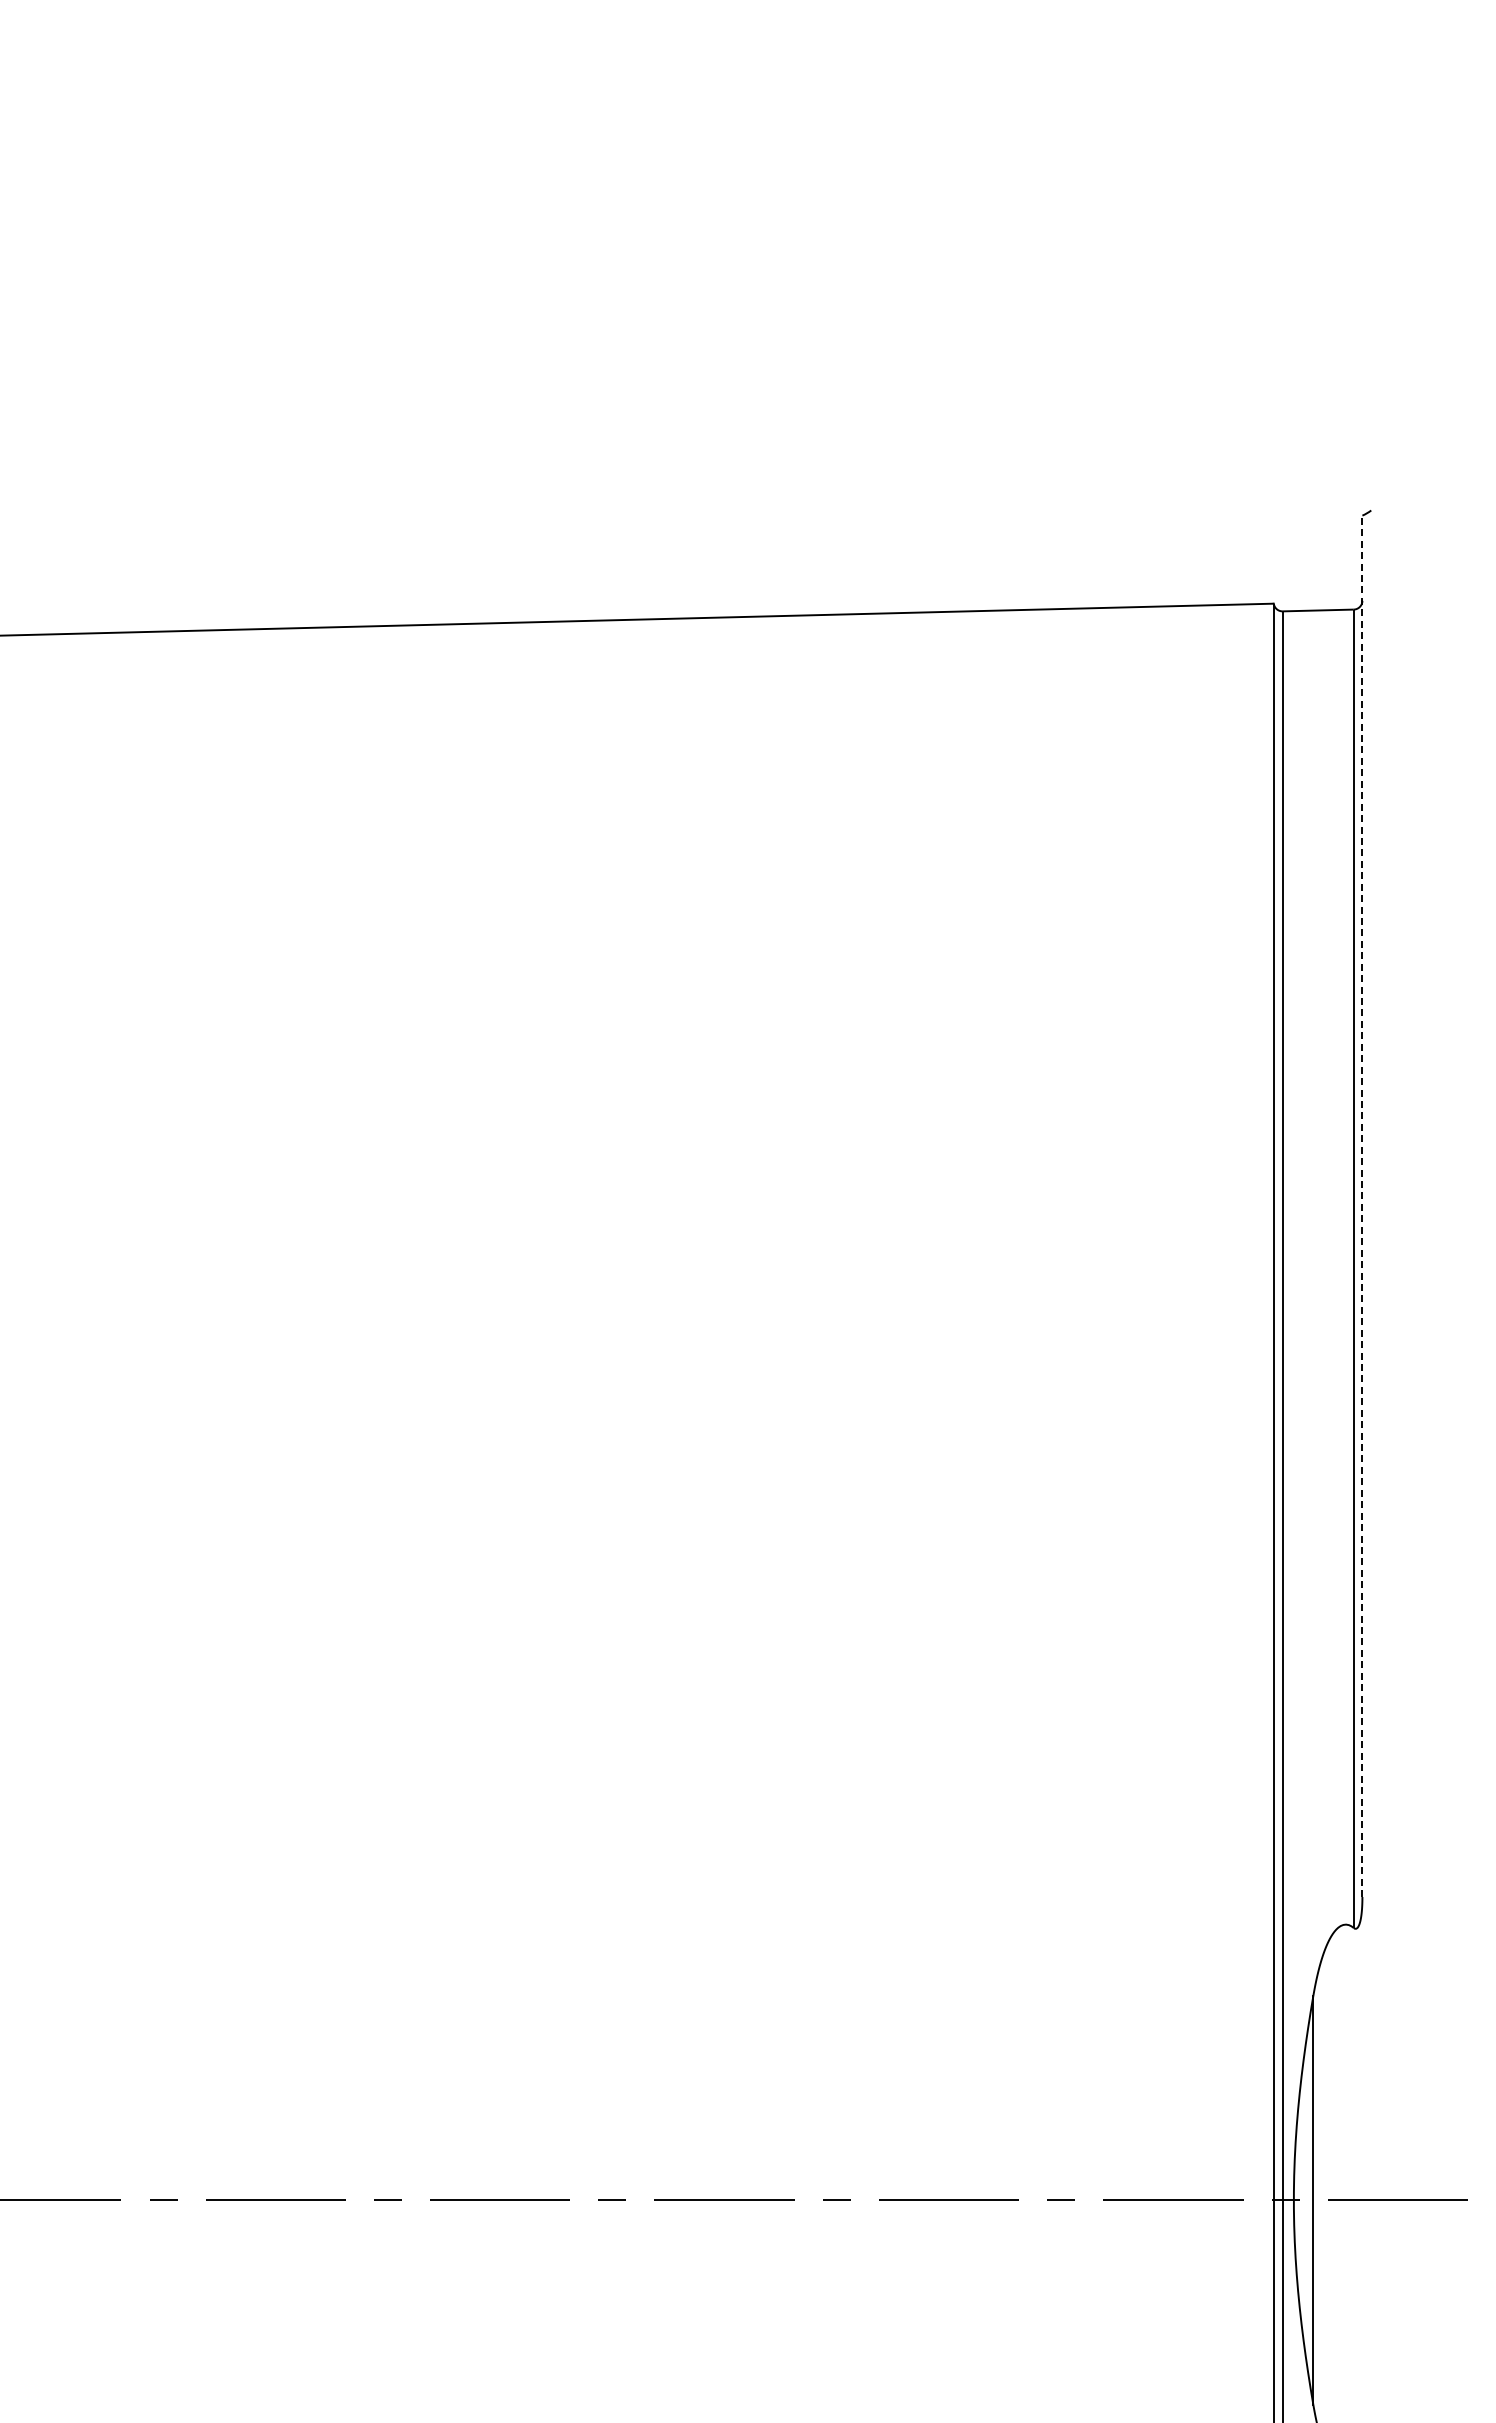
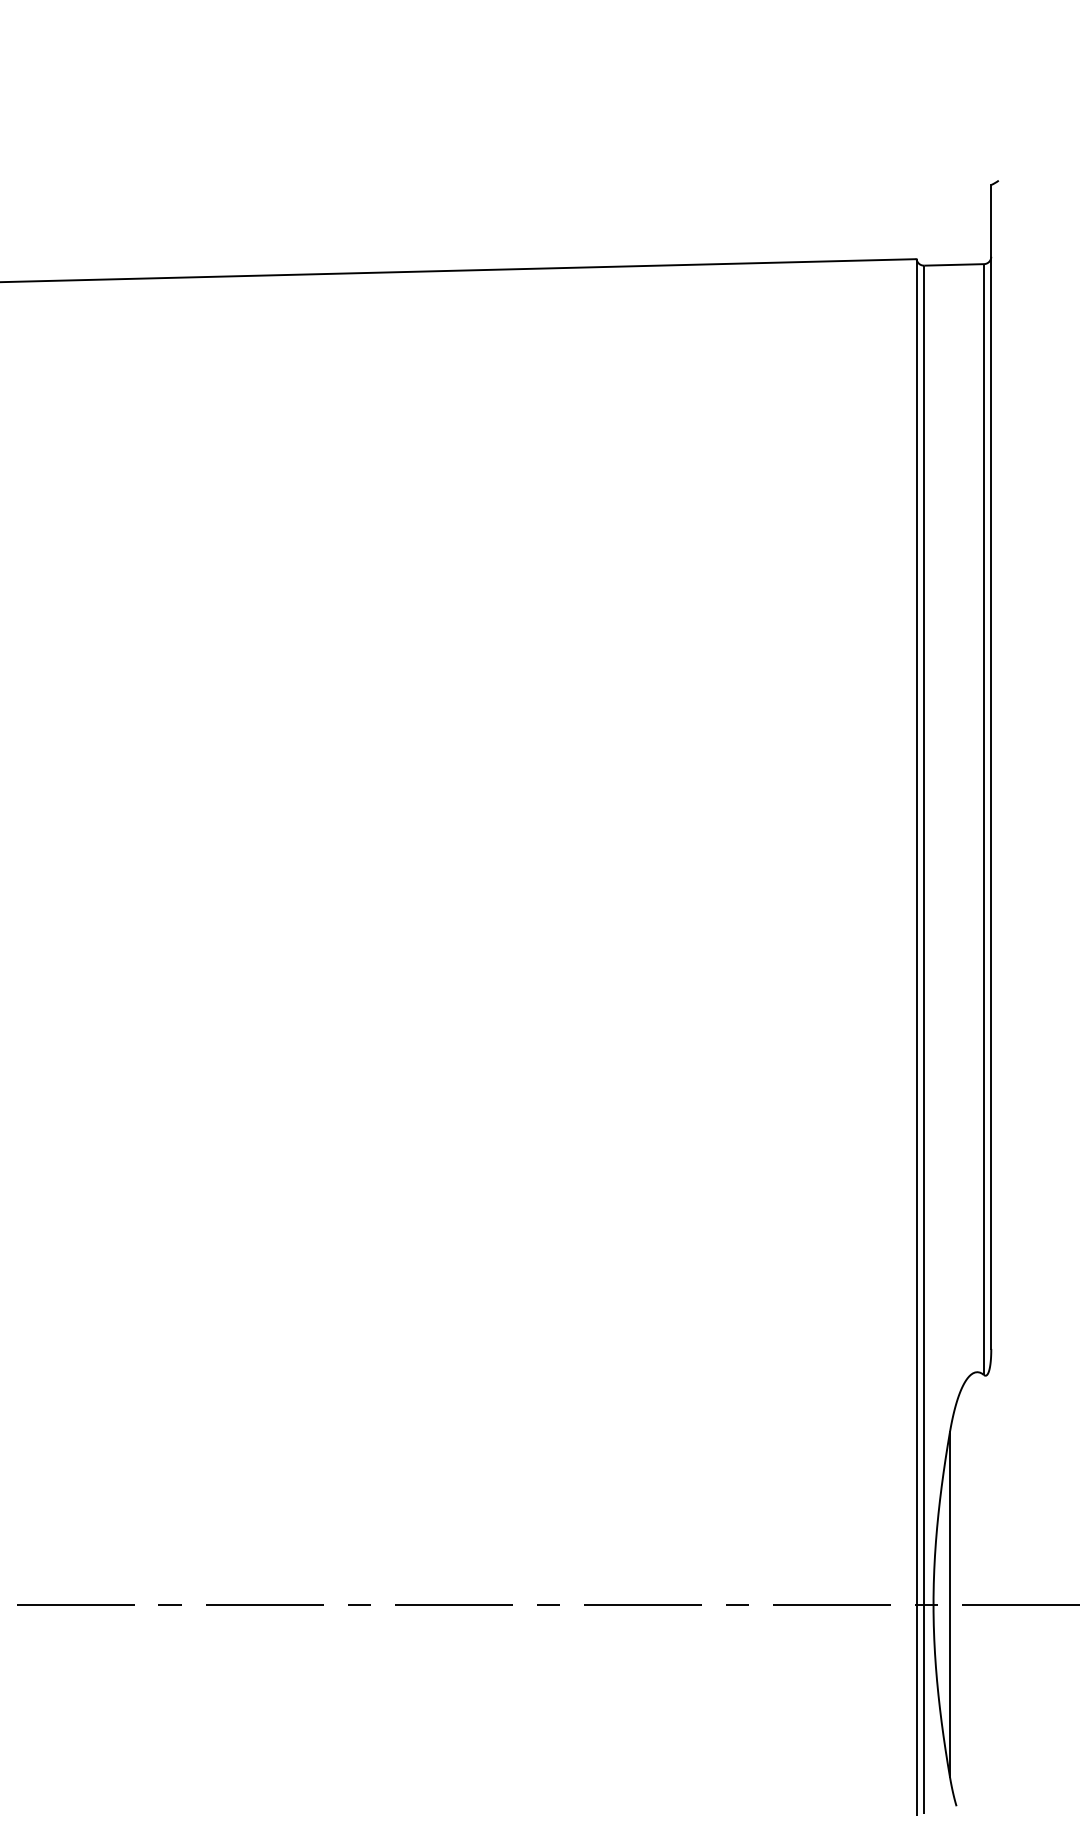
line: (1362, 1206) -> (991, 767), dashed -> solid

